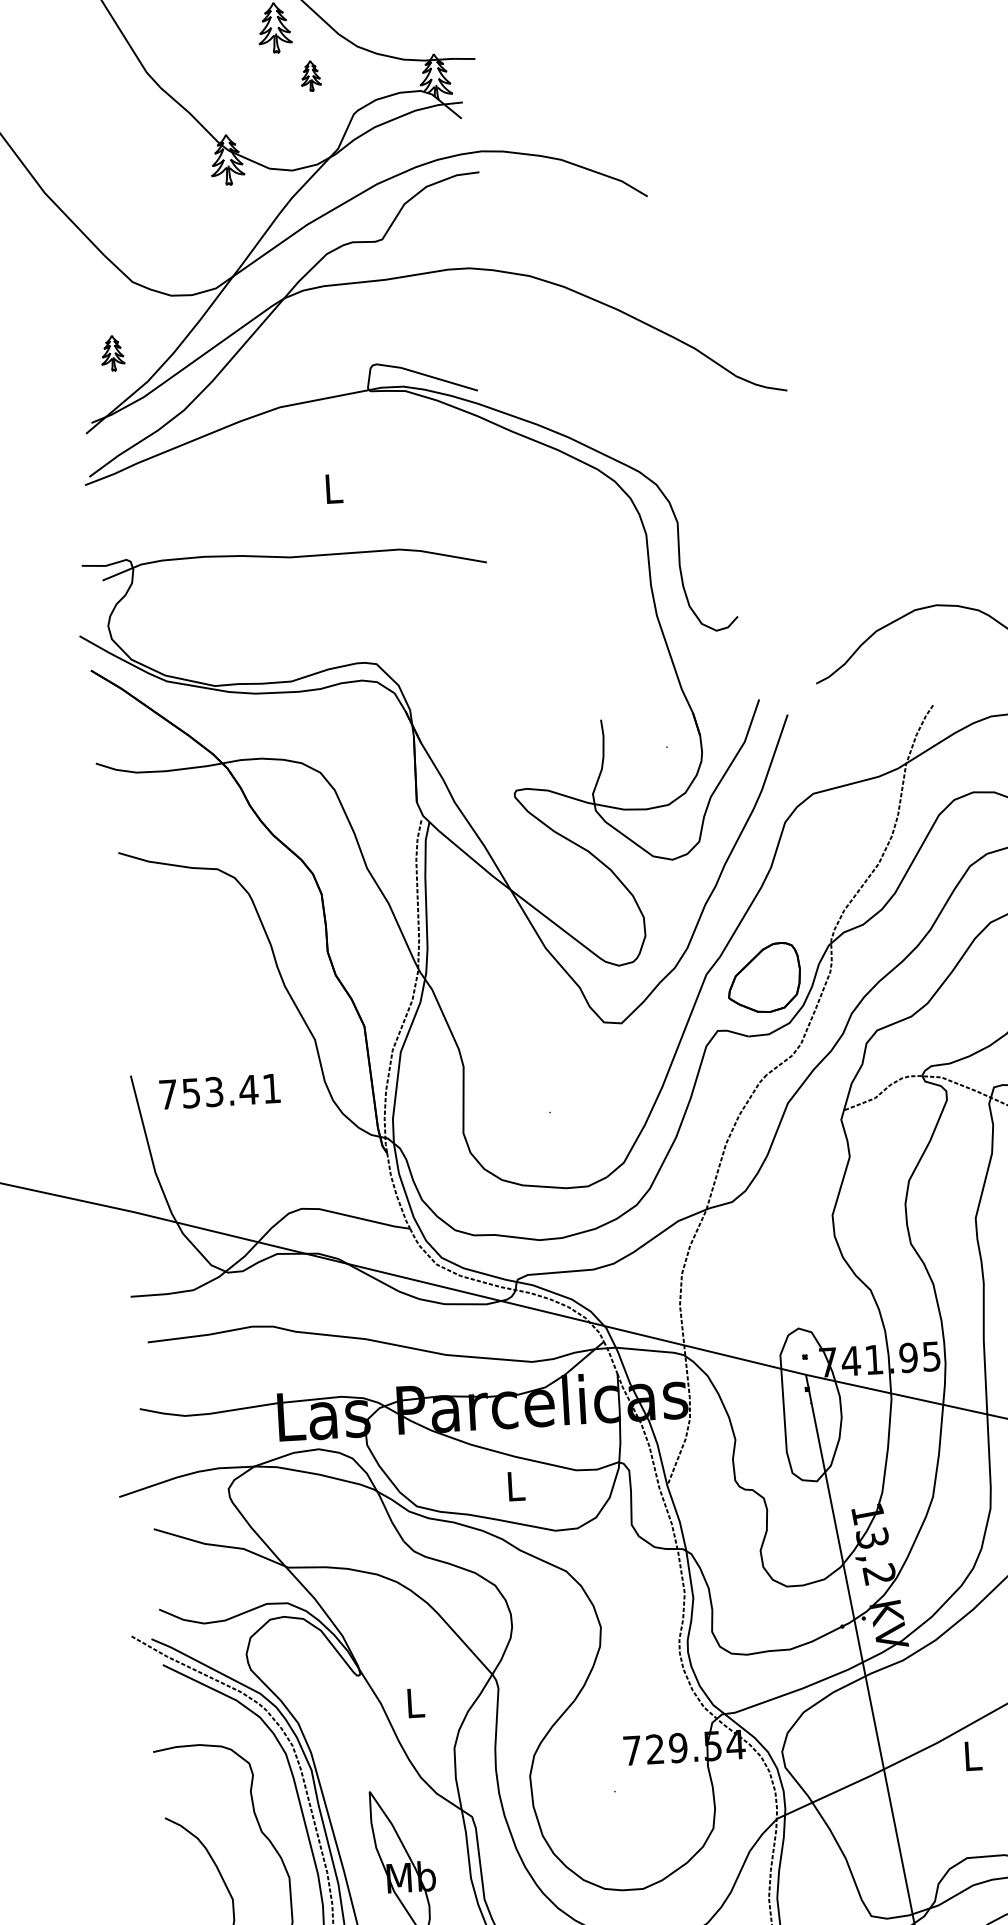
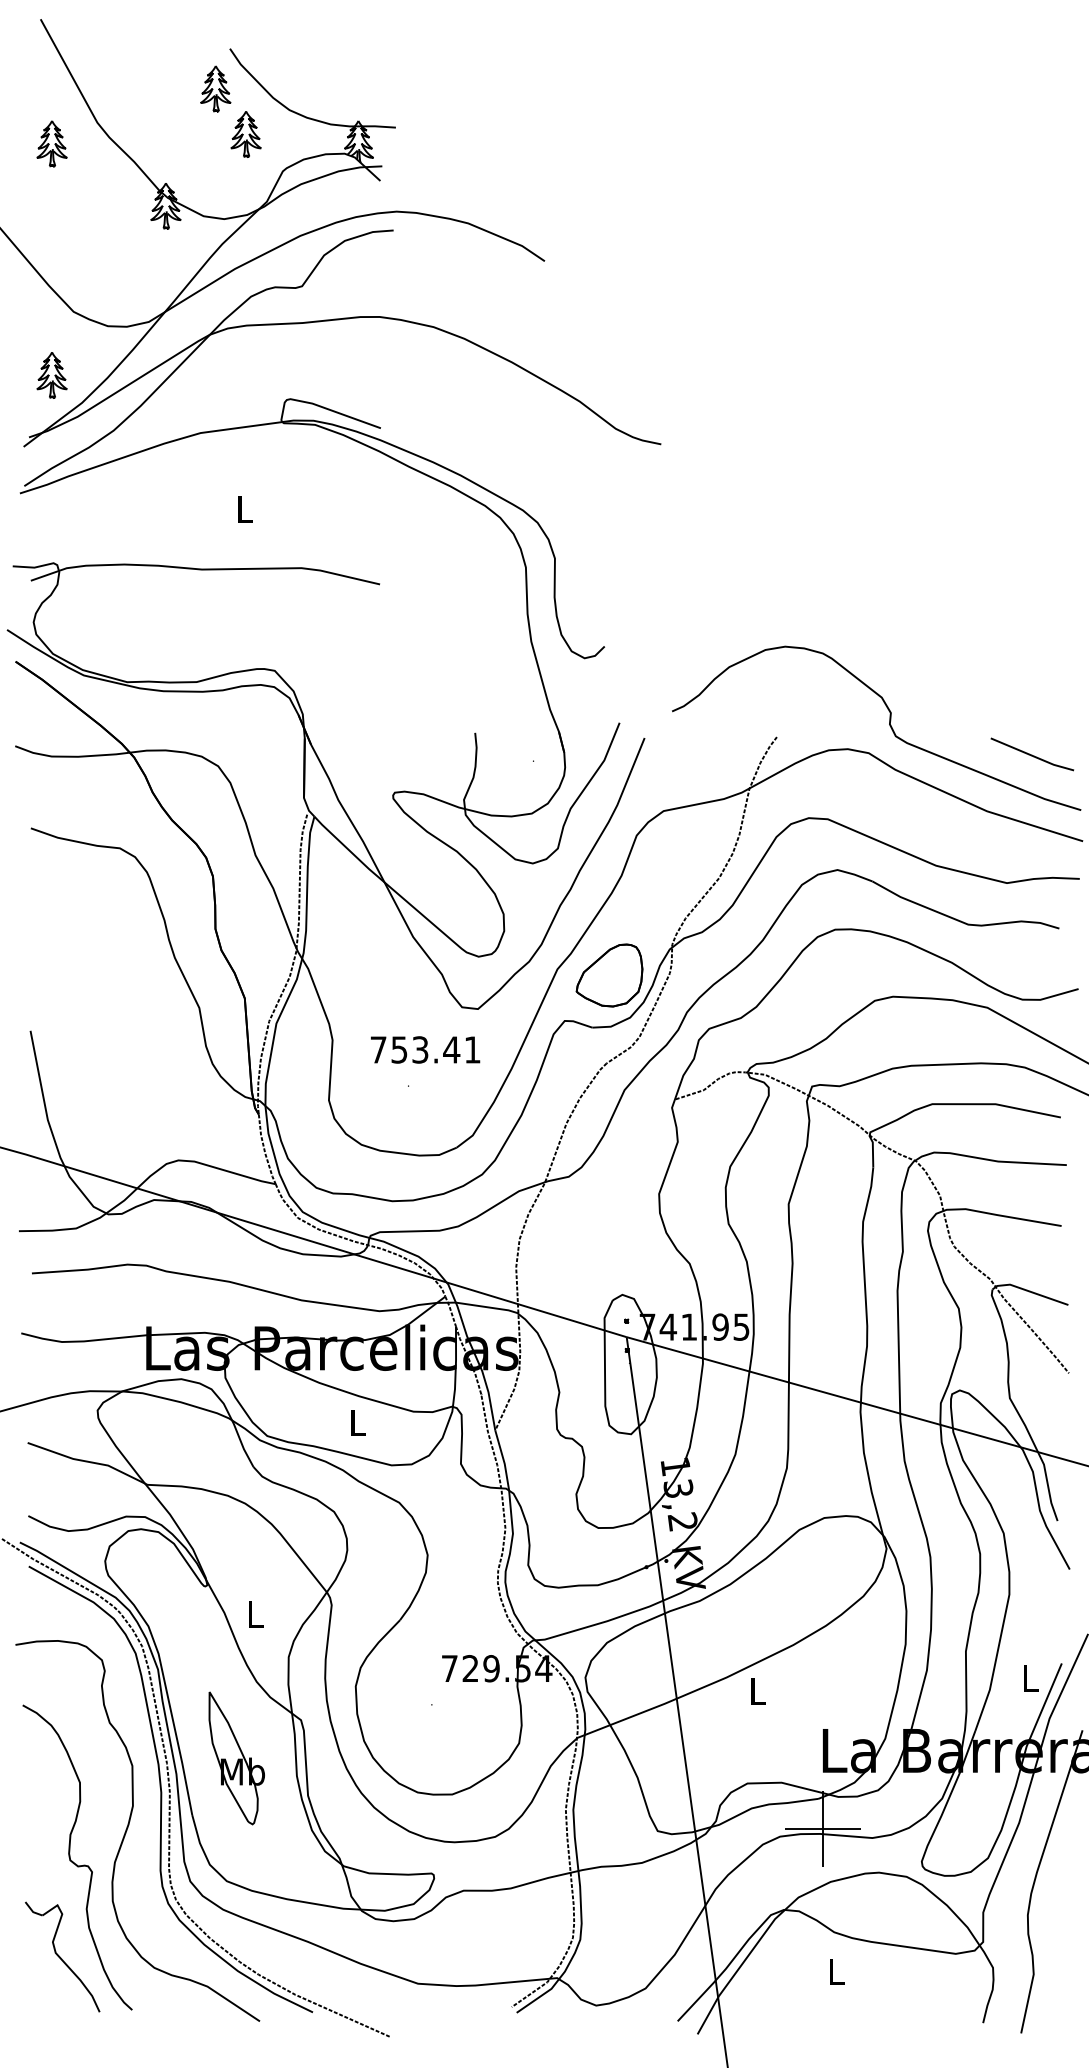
part: (310, 76) -> (245, 134), size x1.67
part: (97, 98) -> (51, 143), added
part: (112, 353) -> (51, 375), size x1.43
text: (219, 1091) -> (425, 1049), moved

